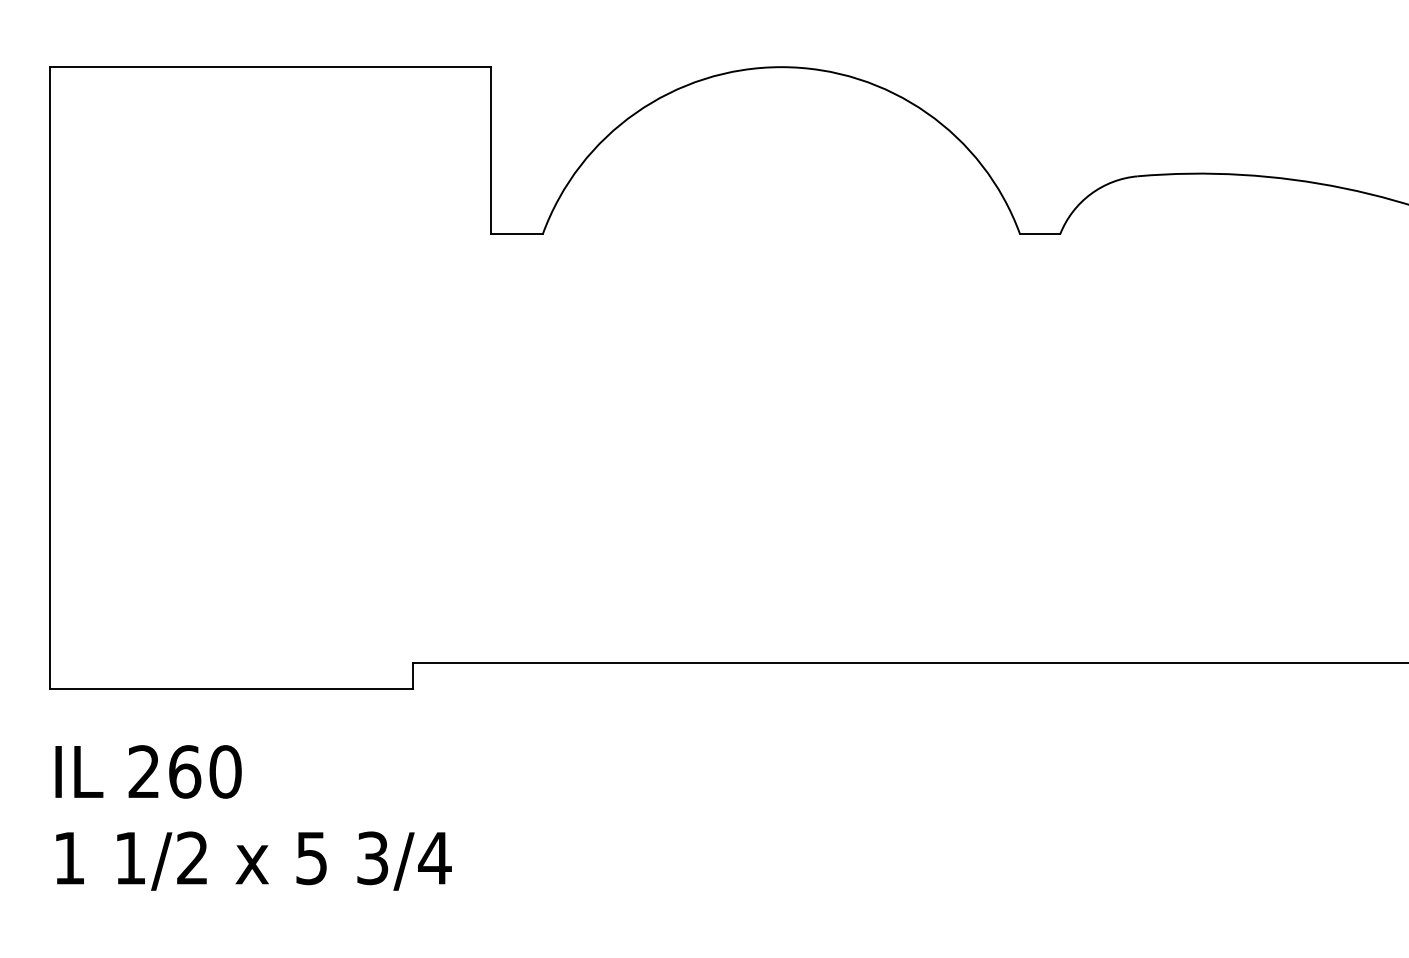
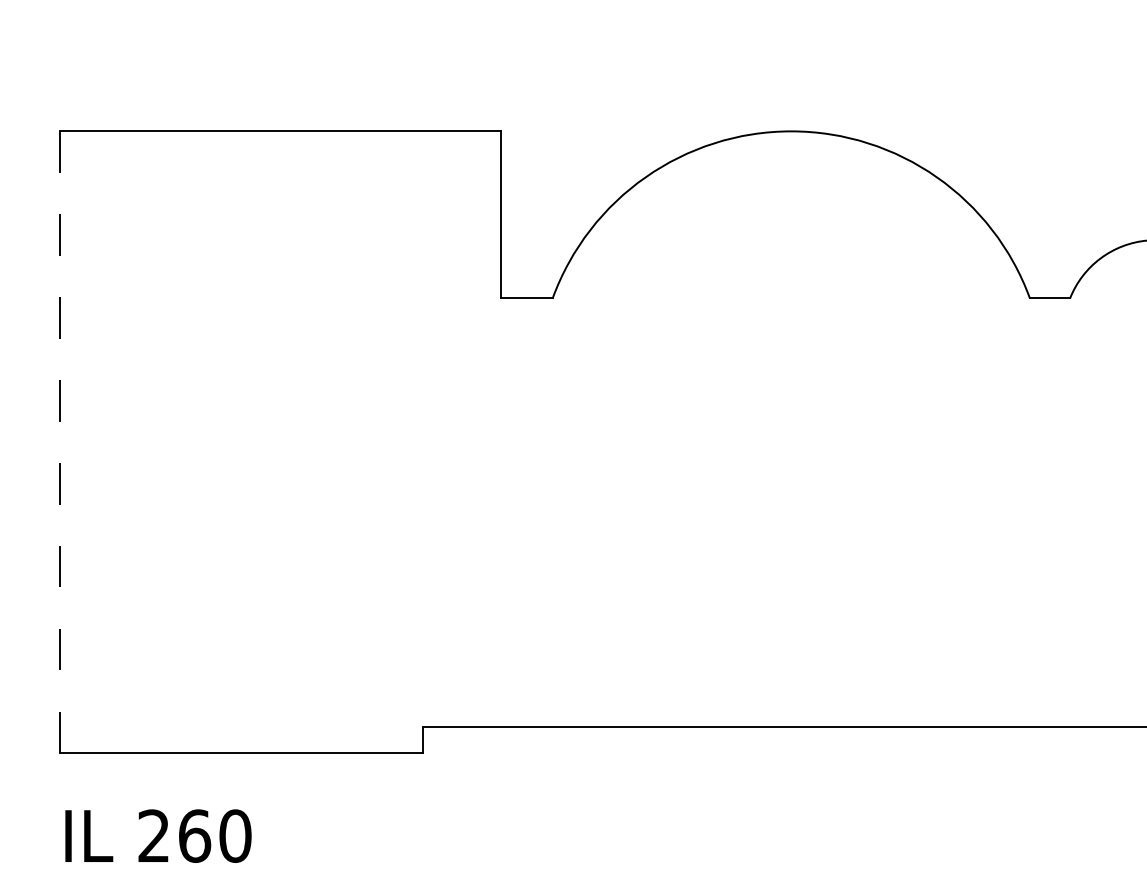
line: (50, 378) -> (60, 442), solid -> dashed

